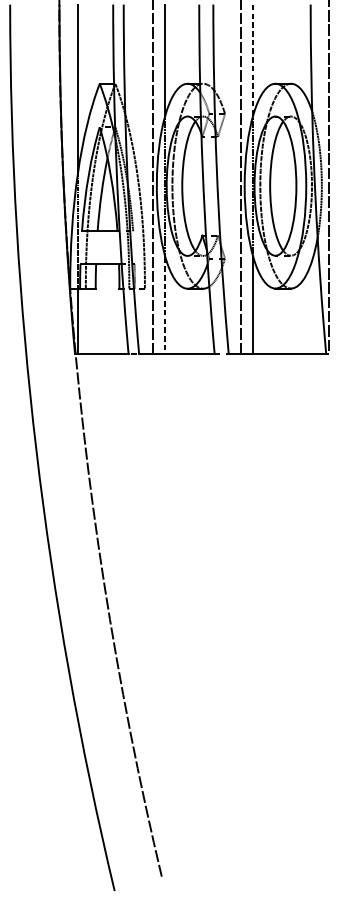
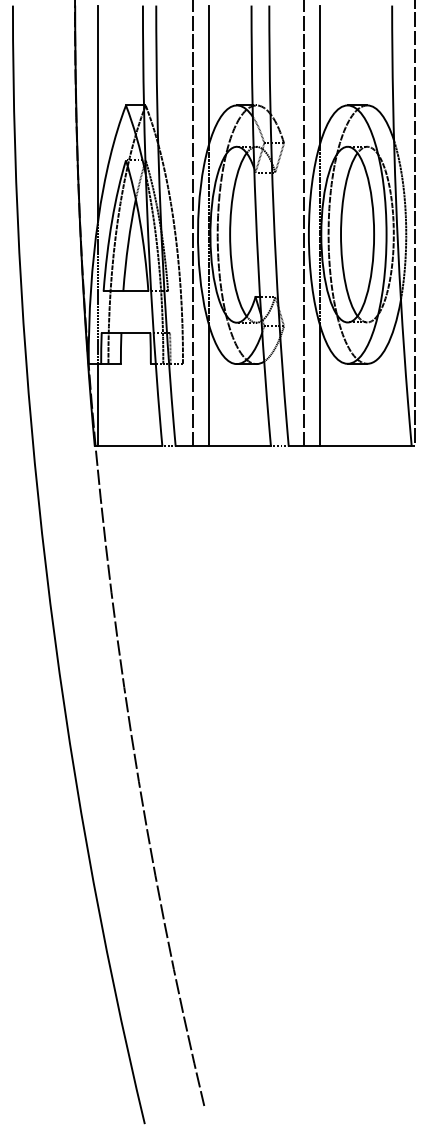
line: (253, 60) -> (319, 75), dashed -> solid
line: (165, 305) -> (208, 385), dashed -> solid

